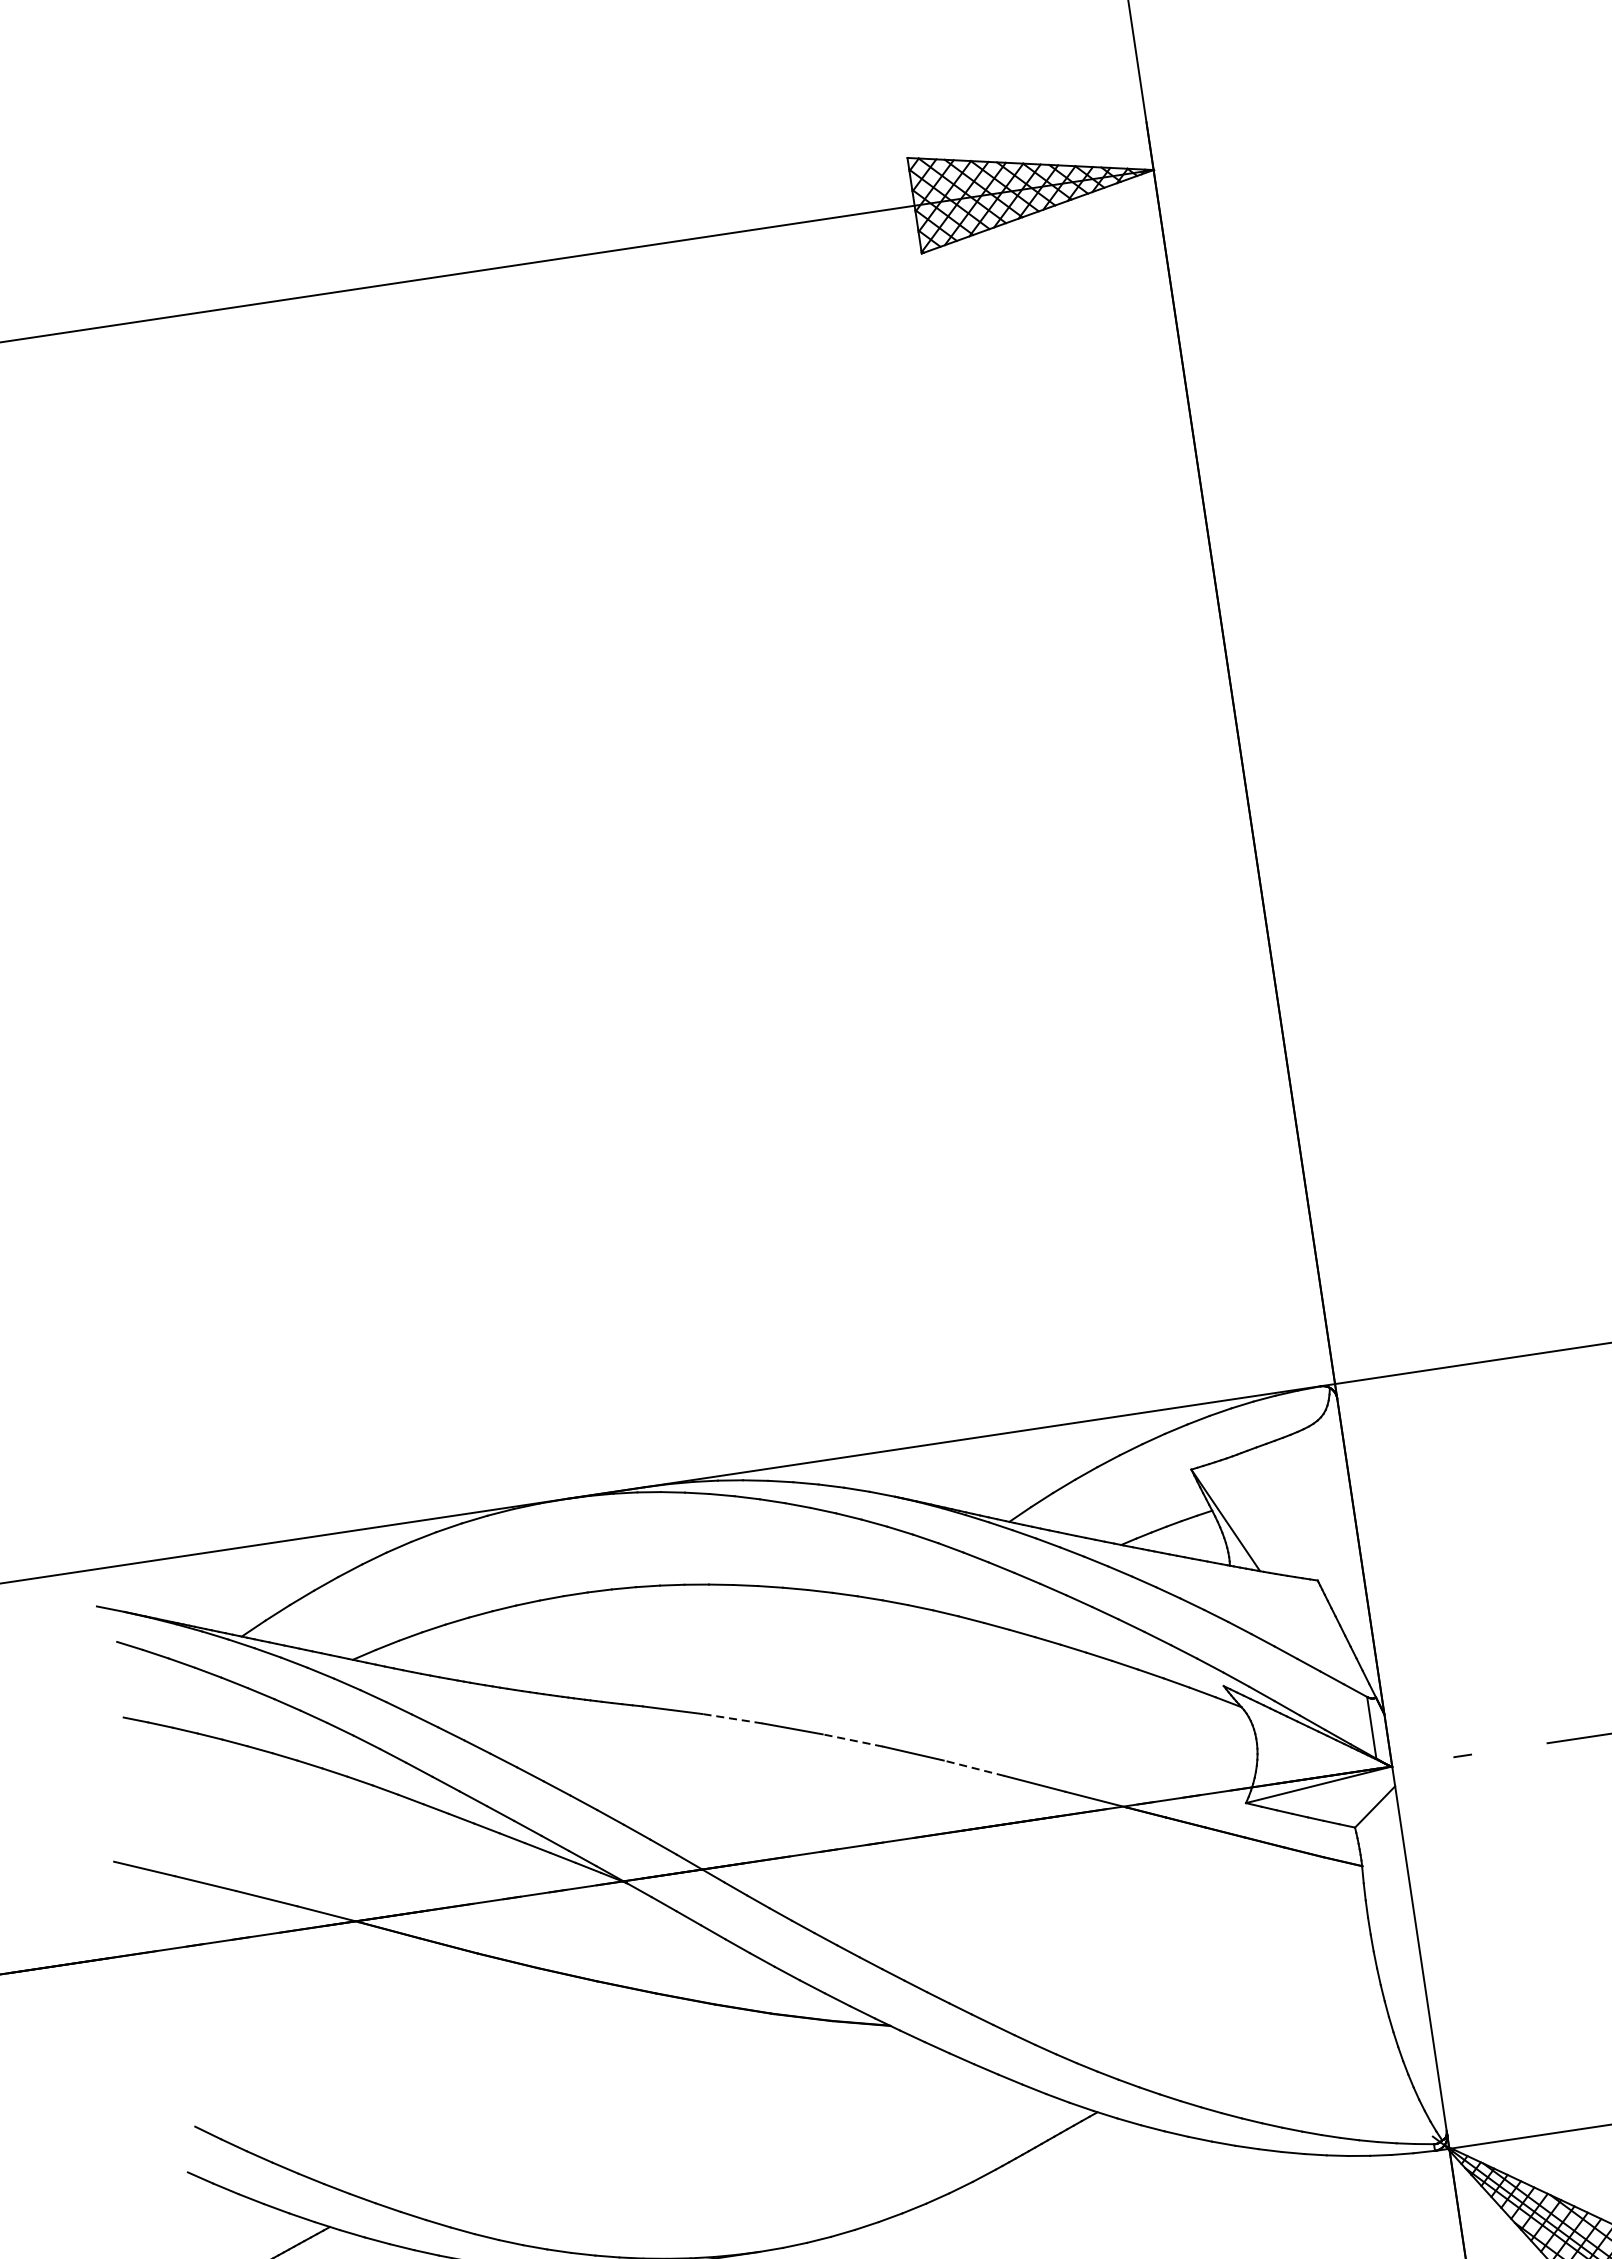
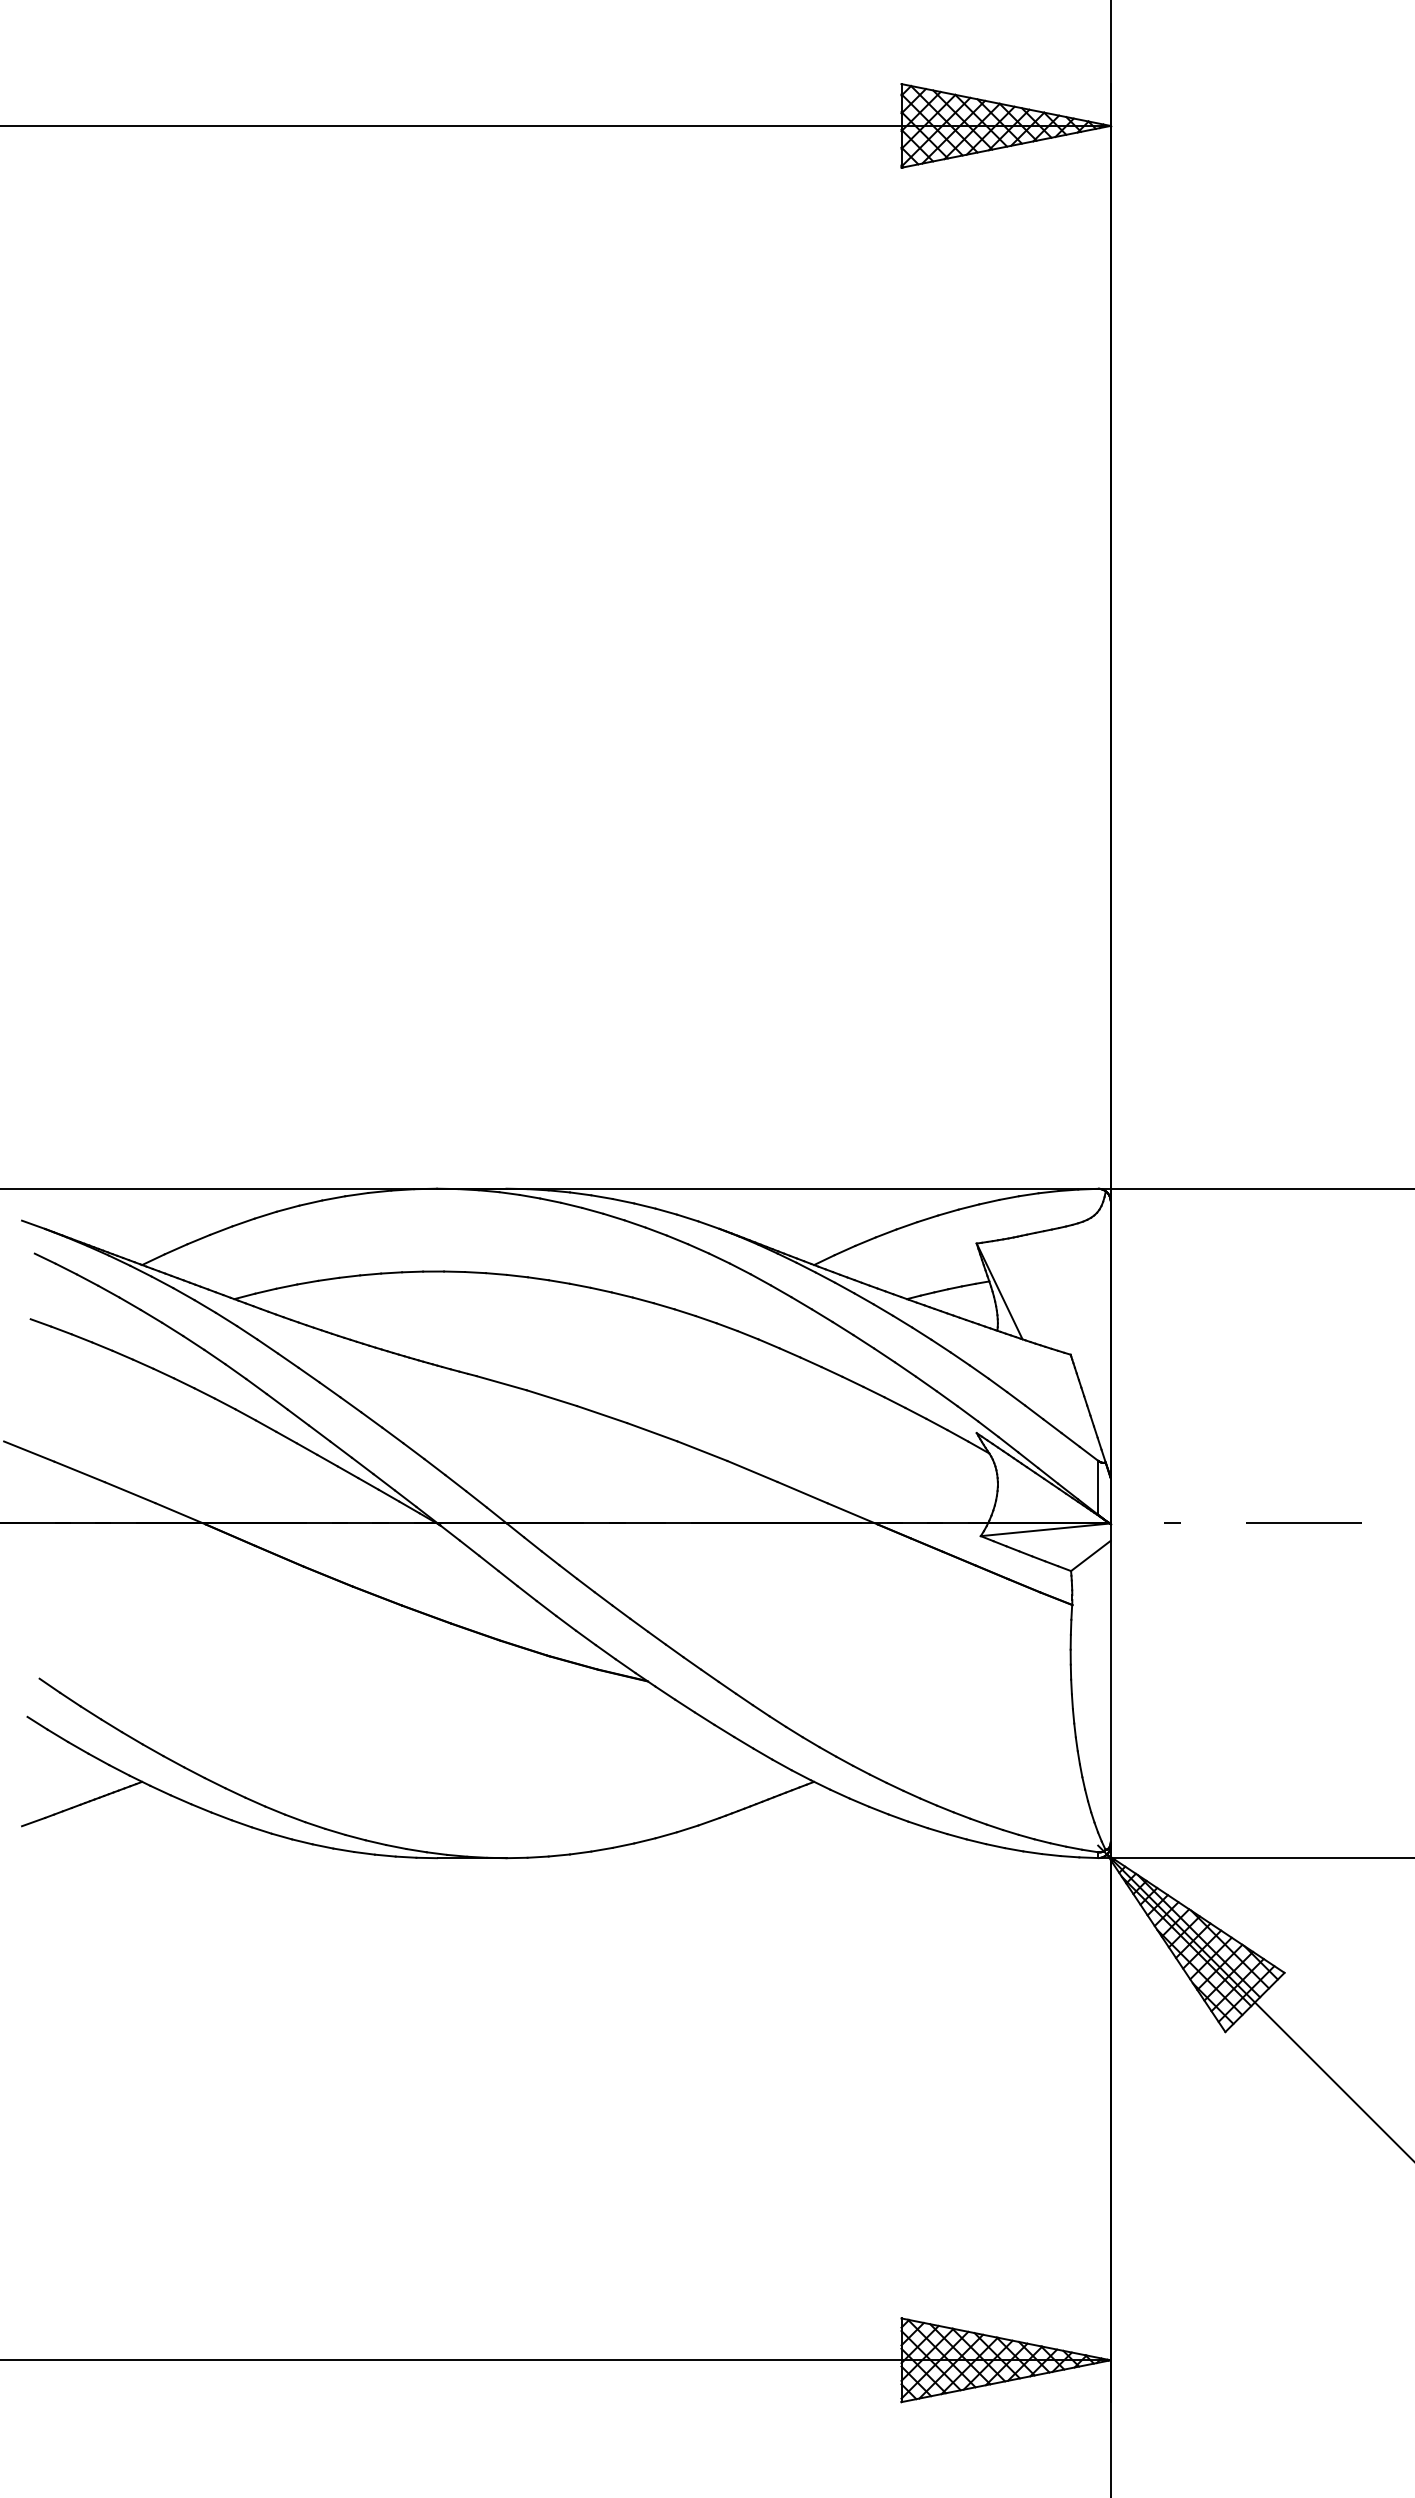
line: (732, 1719) -> (551, 1398), dashed -> solid
line: (853, 1740) -> (652, 1432), dashed -> solid
line: (974, 1768) -> (752, 1471), dashed -> solid

